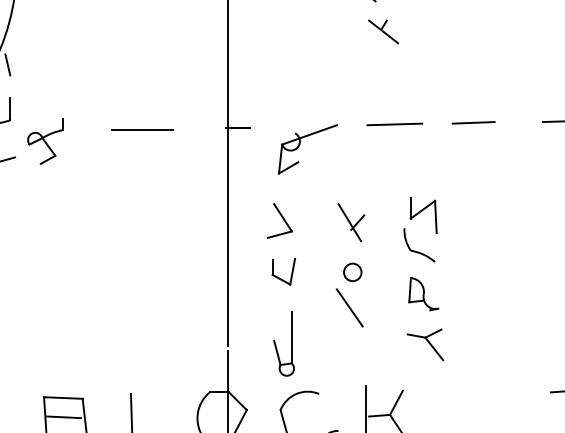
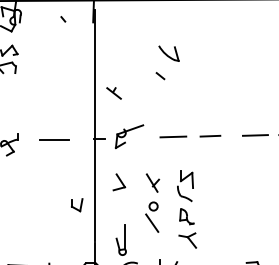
part: (382, 31) -> (113, 93), moved
part: (307, 148) -> (129, 136), moved
part: (284, 272) -> (77, 205), moved

